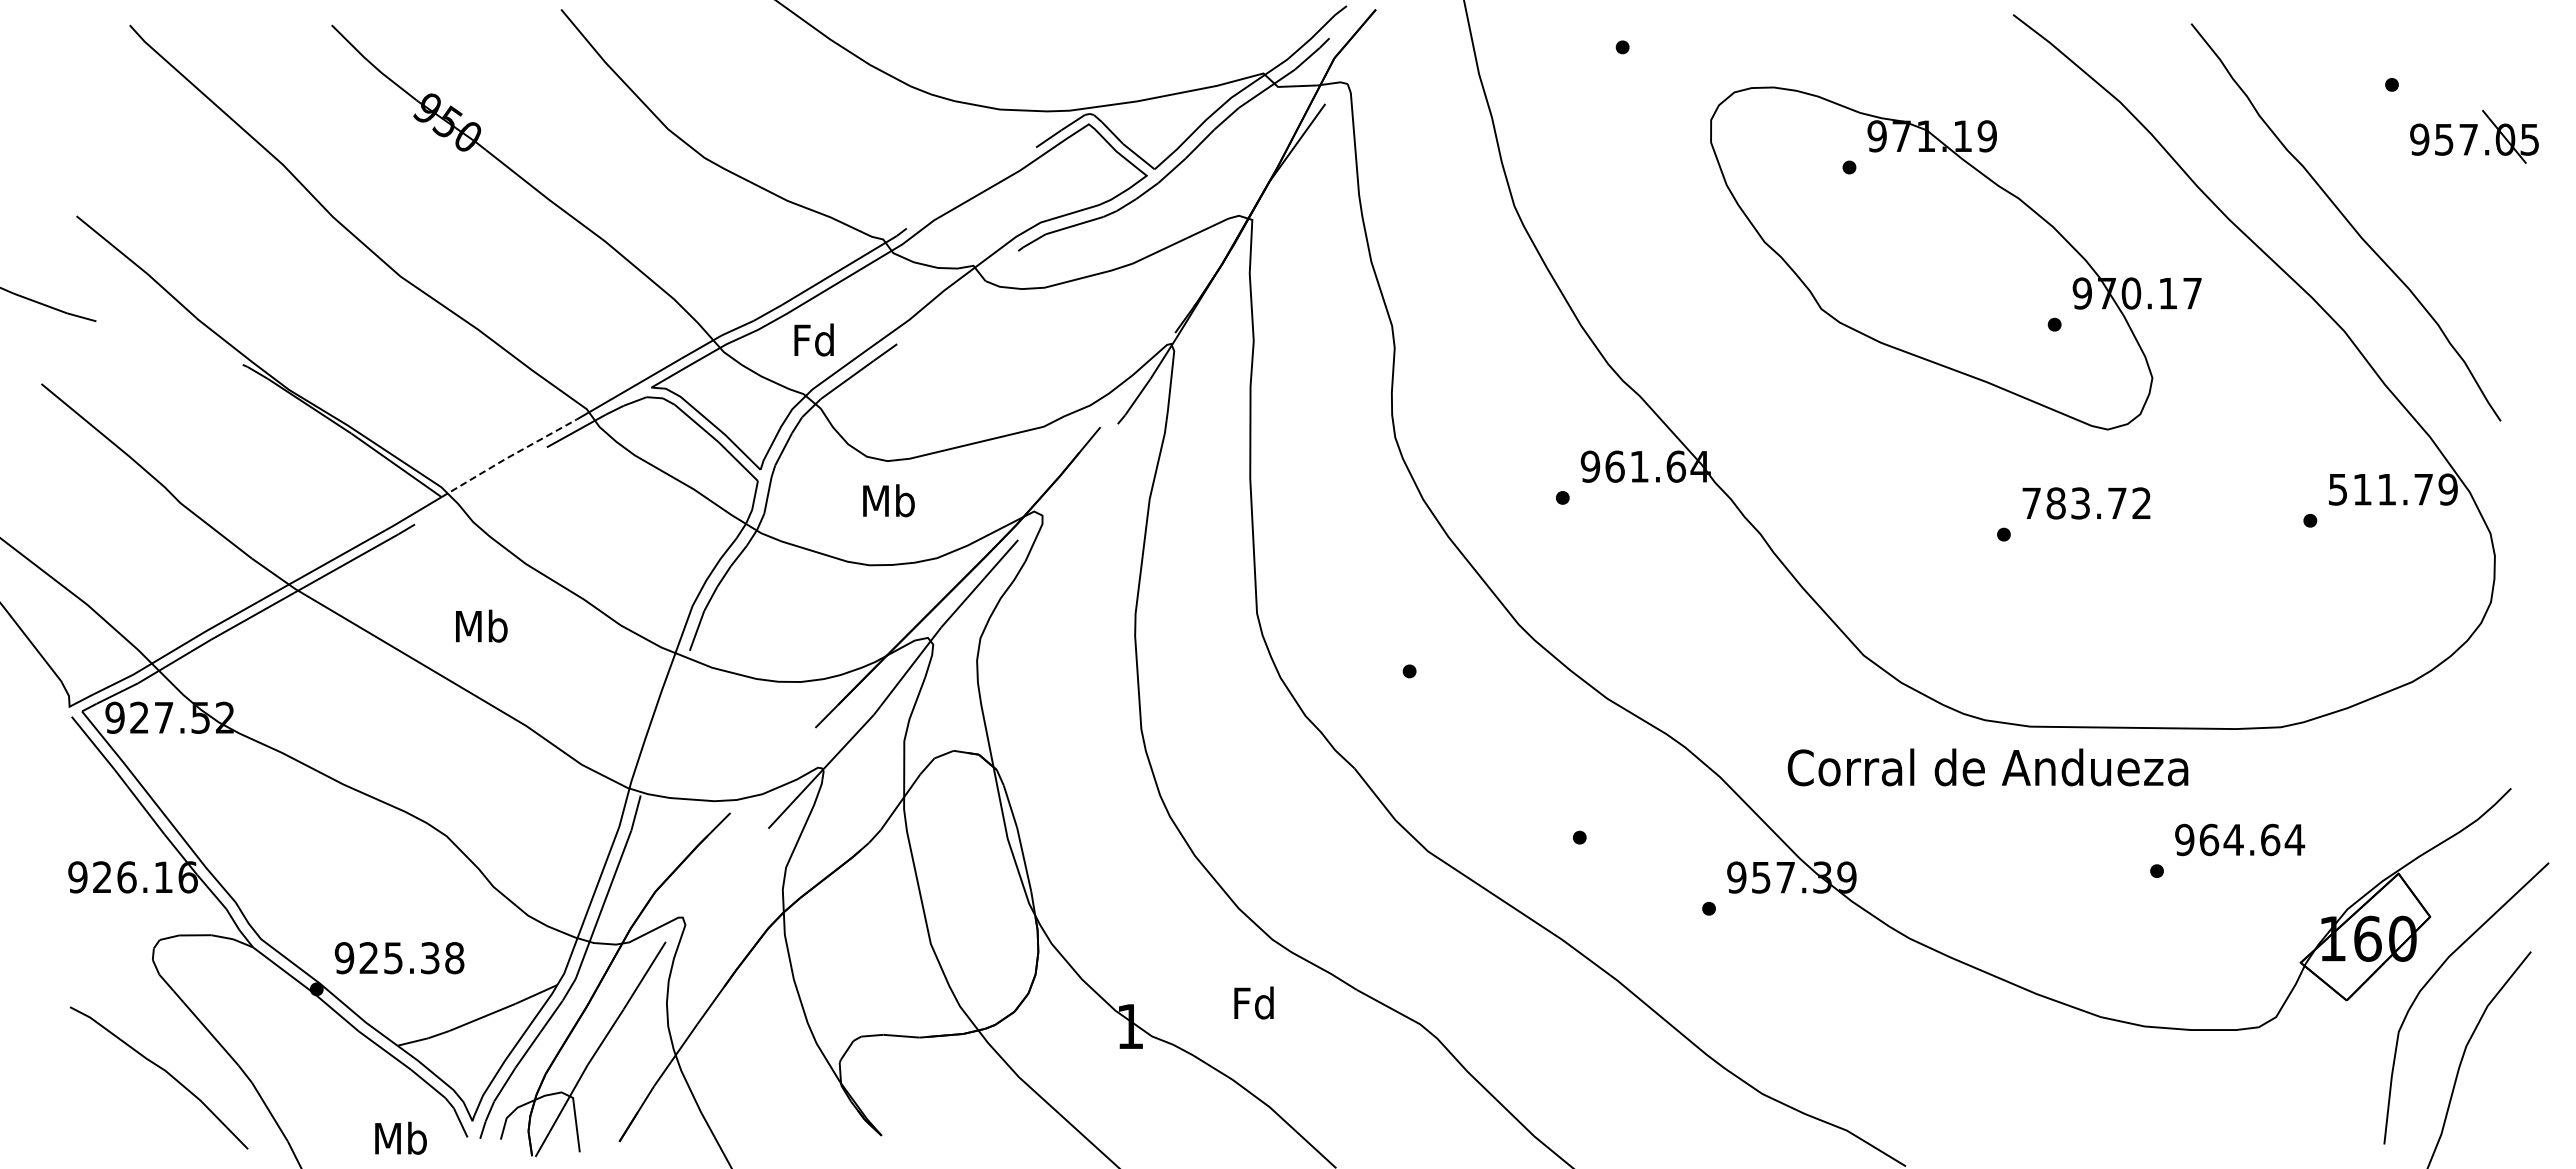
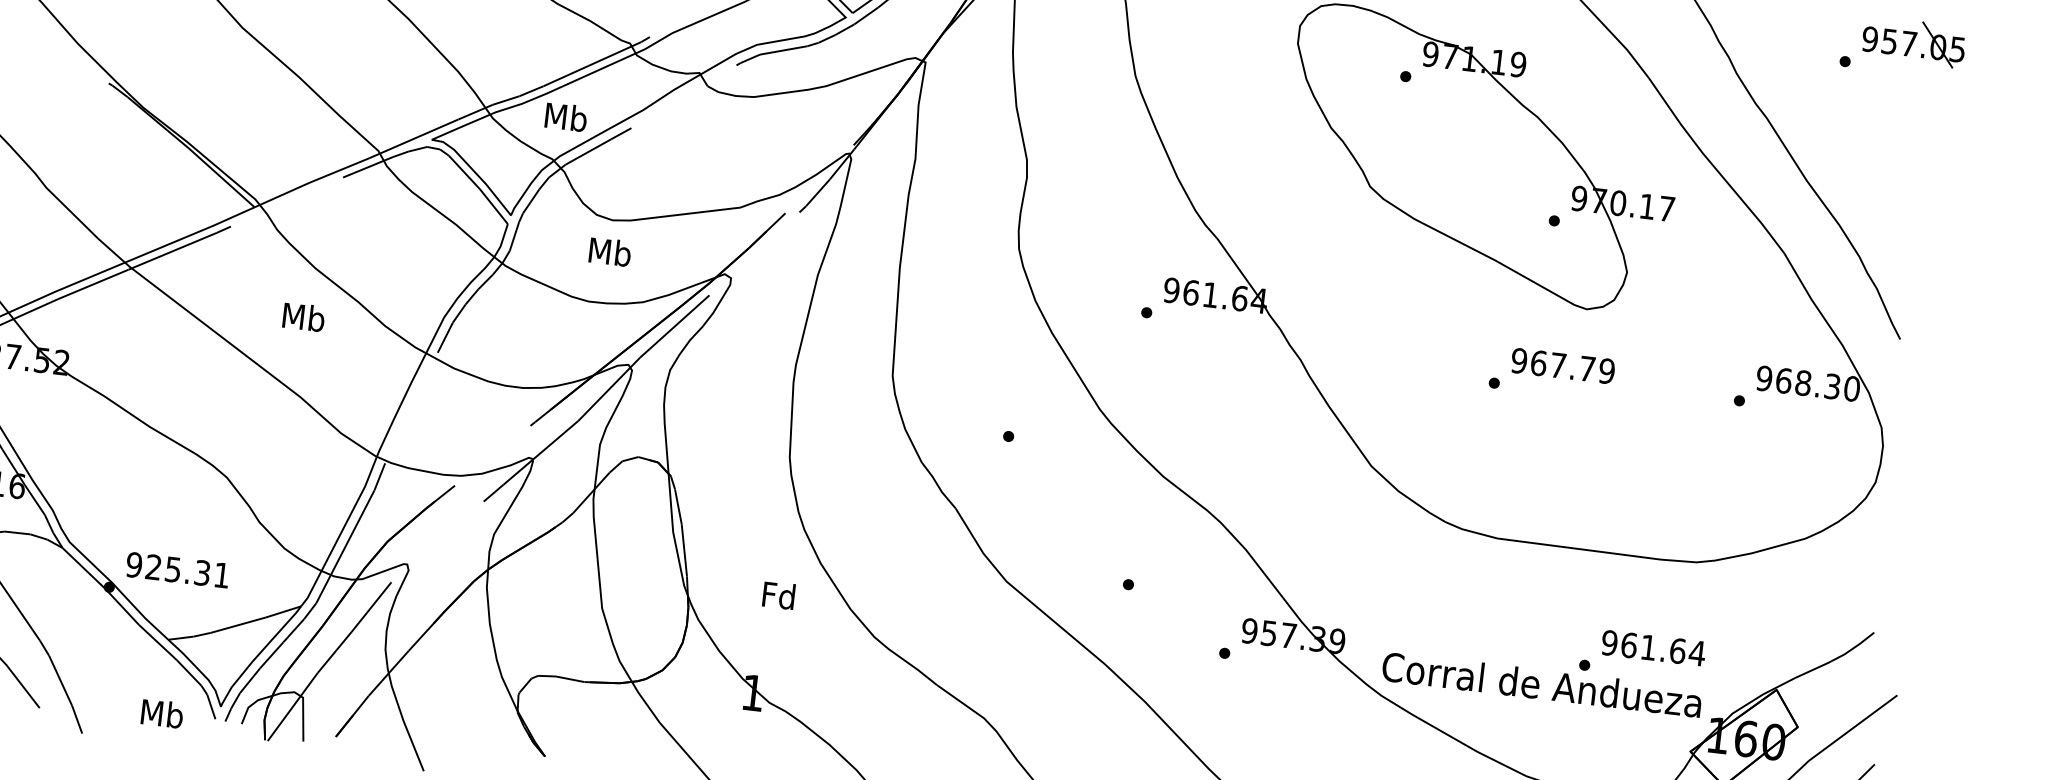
part: (2474, 136) -> (1914, 41), moved
text: (814, 339) -> (566, 116), Fd -> Mb
line: (508, 457) -> (311, 182), dashed -> solid
text: (2392, 489) -> (1807, 383), 511.79 -> 968.30
text: (2086, 503) -> (1562, 366), 783.72 -> 967.79
text: (481, 625) -> (303, 316), moved
text: (1988, 767) -> (1542, 684), moved
text: (2233, 839) -> (1648, 647), 964.64 -> 961.64
text: (454, 958) -> (221, 575), 925.38 -> 925.31
text: (1253, 1002) -> (778, 595), moved

